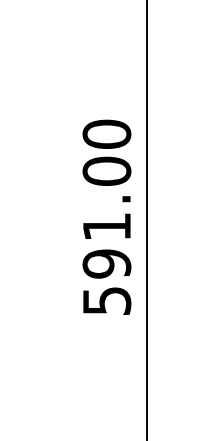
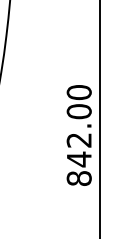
text: (105, 264) -> (78, 159), 591.00 -> 842.00

